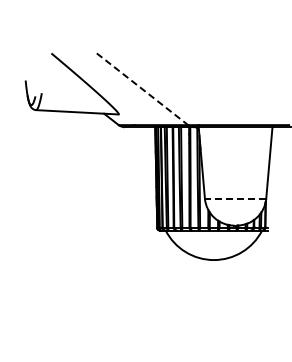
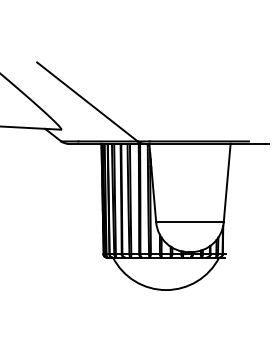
line: (142, 89) -> (87, 102), dashed -> solid
line: (235, 198) -> (189, 222), dashed -> solid

